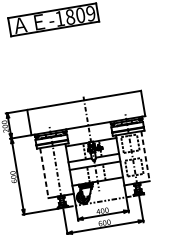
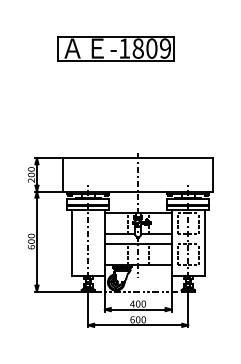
line: (145, 156) -> (204, 243), dashed -> solid
line: (44, 173) -> (71, 243), dashed -> solid

